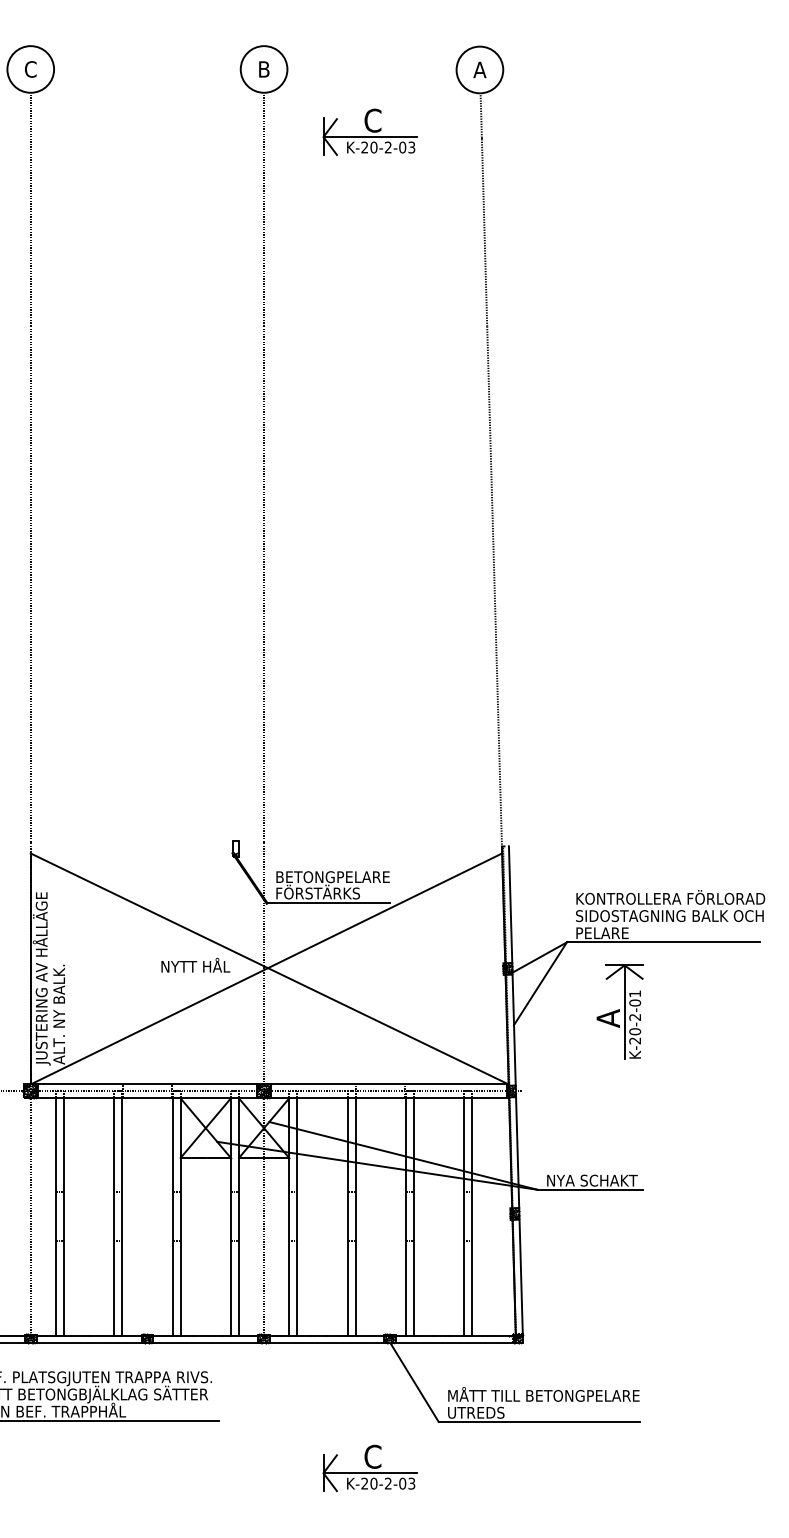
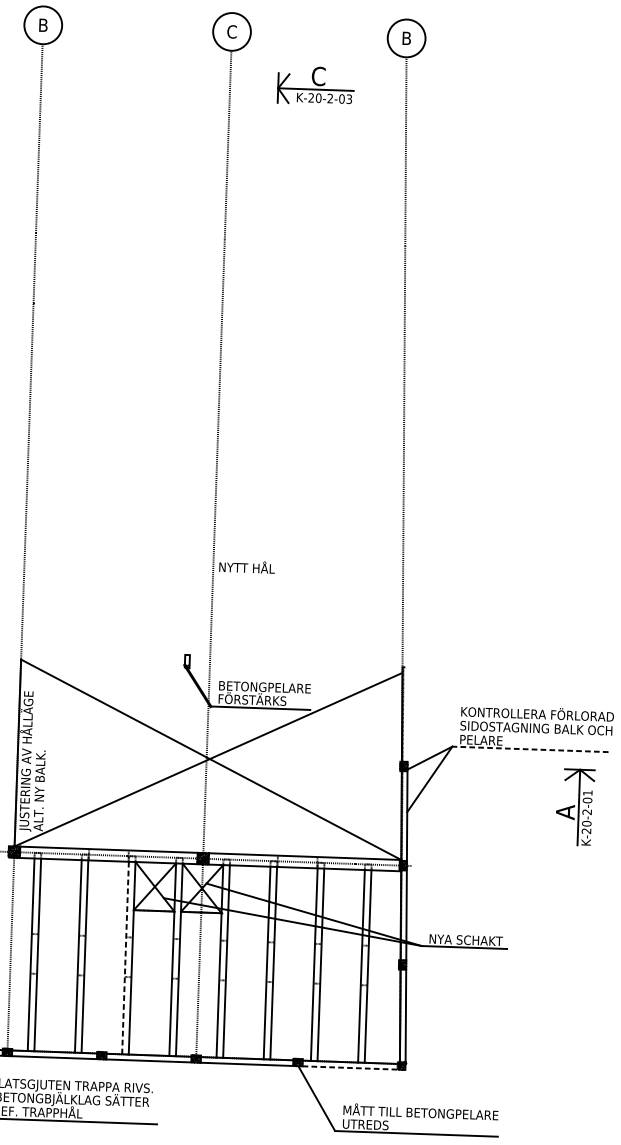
text: (30, 69) -> (43, 25), C -> B
text: (263, 69) -> (231, 31), B -> C
text: (479, 69) -> (406, 38), A -> B
line: (510, 904) -> (407, 714), removed
line: (663, 942) -> (530, 749), solid -> dashed
text: (195, 964) -> (246, 566), moved
part: (619, 1011) -> (574, 806), moved
line: (172, 1217) -> (125, 958), solid -> dashed
line: (455, 1343) -> (350, 1068), solid -> dashed

